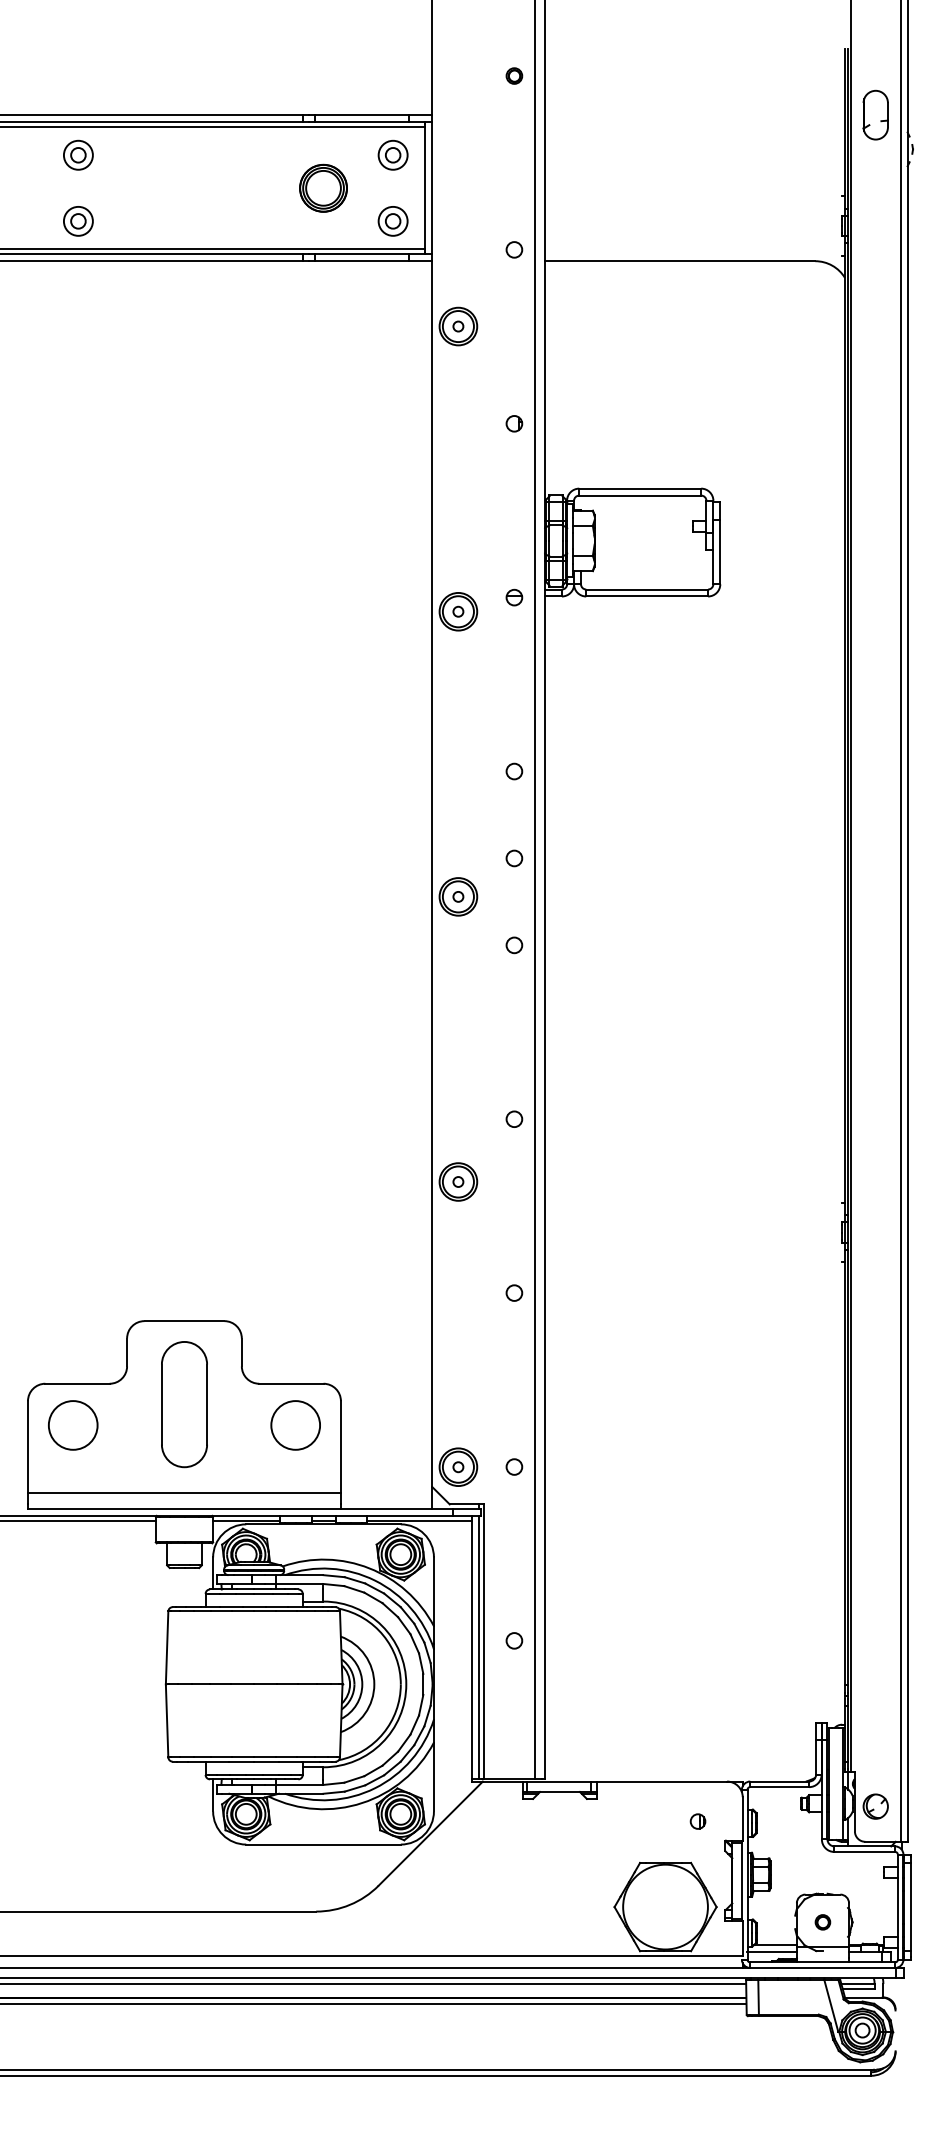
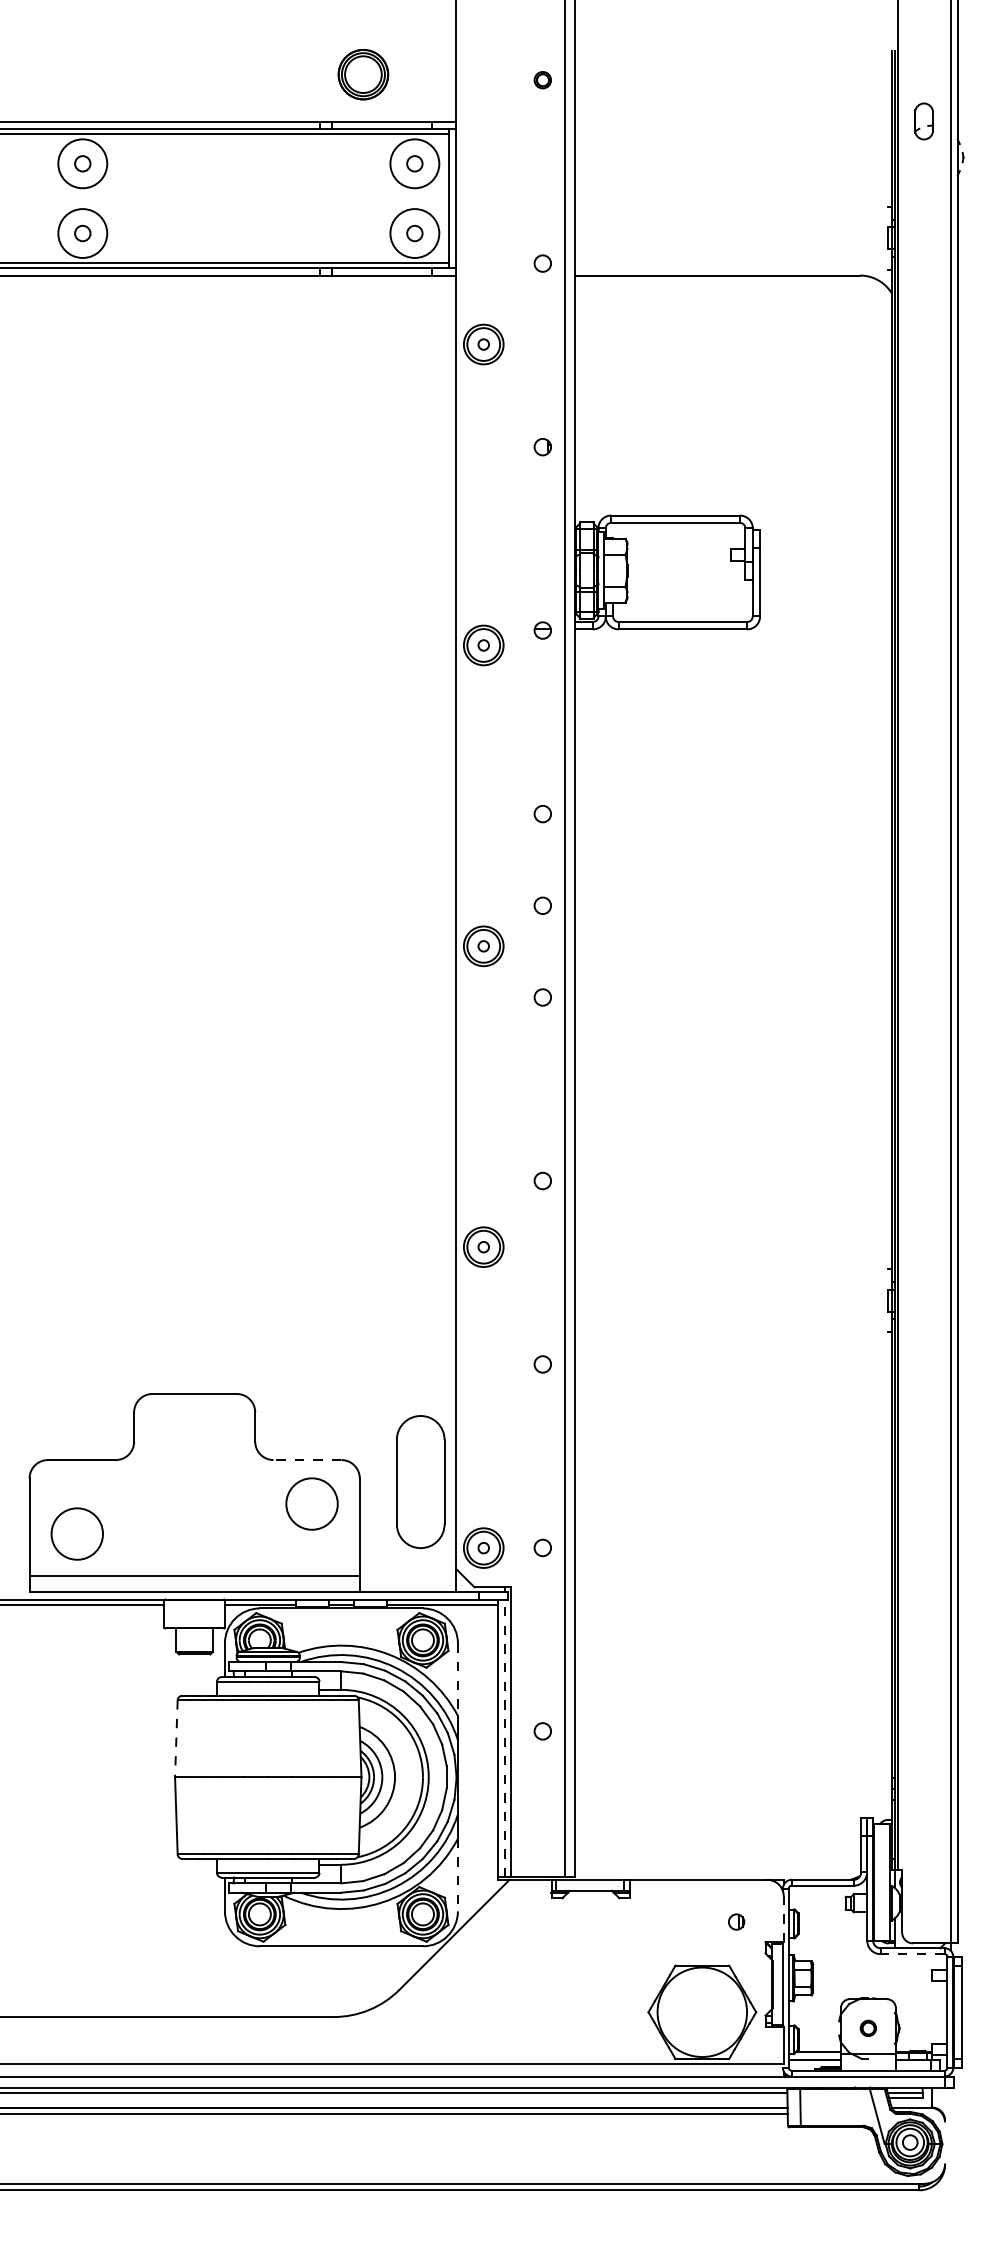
part: (875, 115) -> (923, 121), size x0.7
circle: (78, 154) -> (82, 163), size x1.6
circle: (392, 154) -> (414, 163), size x1.6
part: (323, 188) -> (363, 74), moved
circle: (78, 221) -> (82, 233), size x1.6
circle: (392, 221) -> (414, 233), size x1.6
line: (291, 1384) -> (307, 1460), solid -> dashed
part: (184, 1404) -> (420, 1481), moved
circle: (72, 1424) -> (76, 1533), moved
line: (433, 1592) -> (457, 1680), solid -> dashed
line: (167, 1647) -> (176, 1738), solid -> dashed
line: (479, 1647) -> (505, 1738), solid -> dashed
line: (433, 1777) -> (457, 1875), solid -> dashed
part: (875, 1806) -> (923, 1906), removed
line: (742, 1818) -> (783, 1918), solid -> dashed
line: (864, 1852) -> (912, 1954), solid -> dashed

